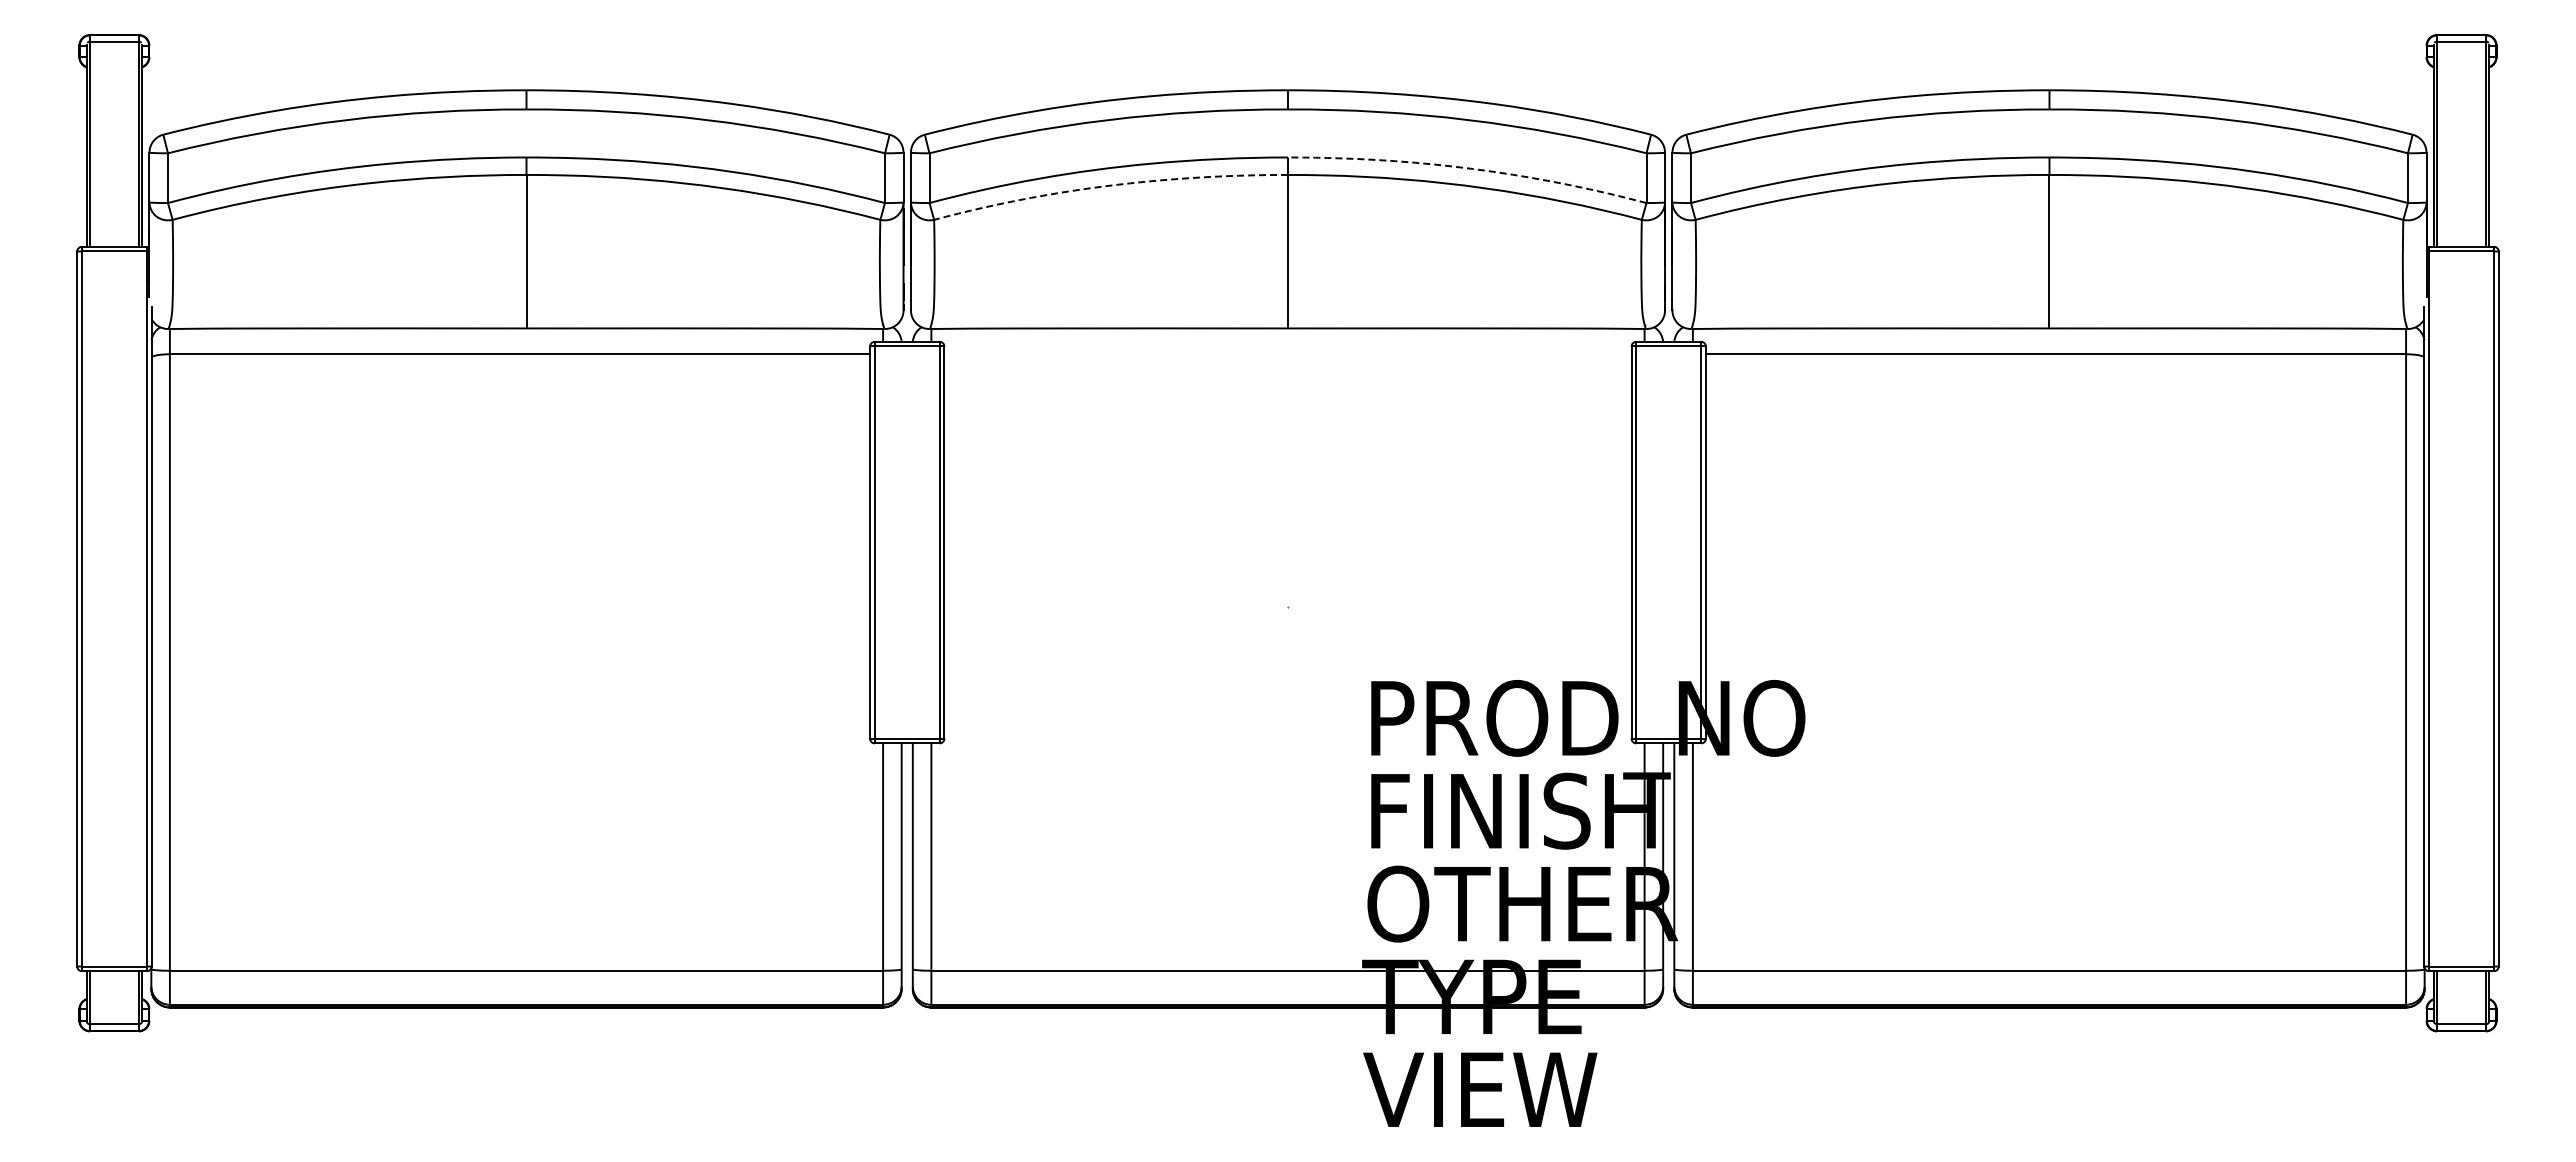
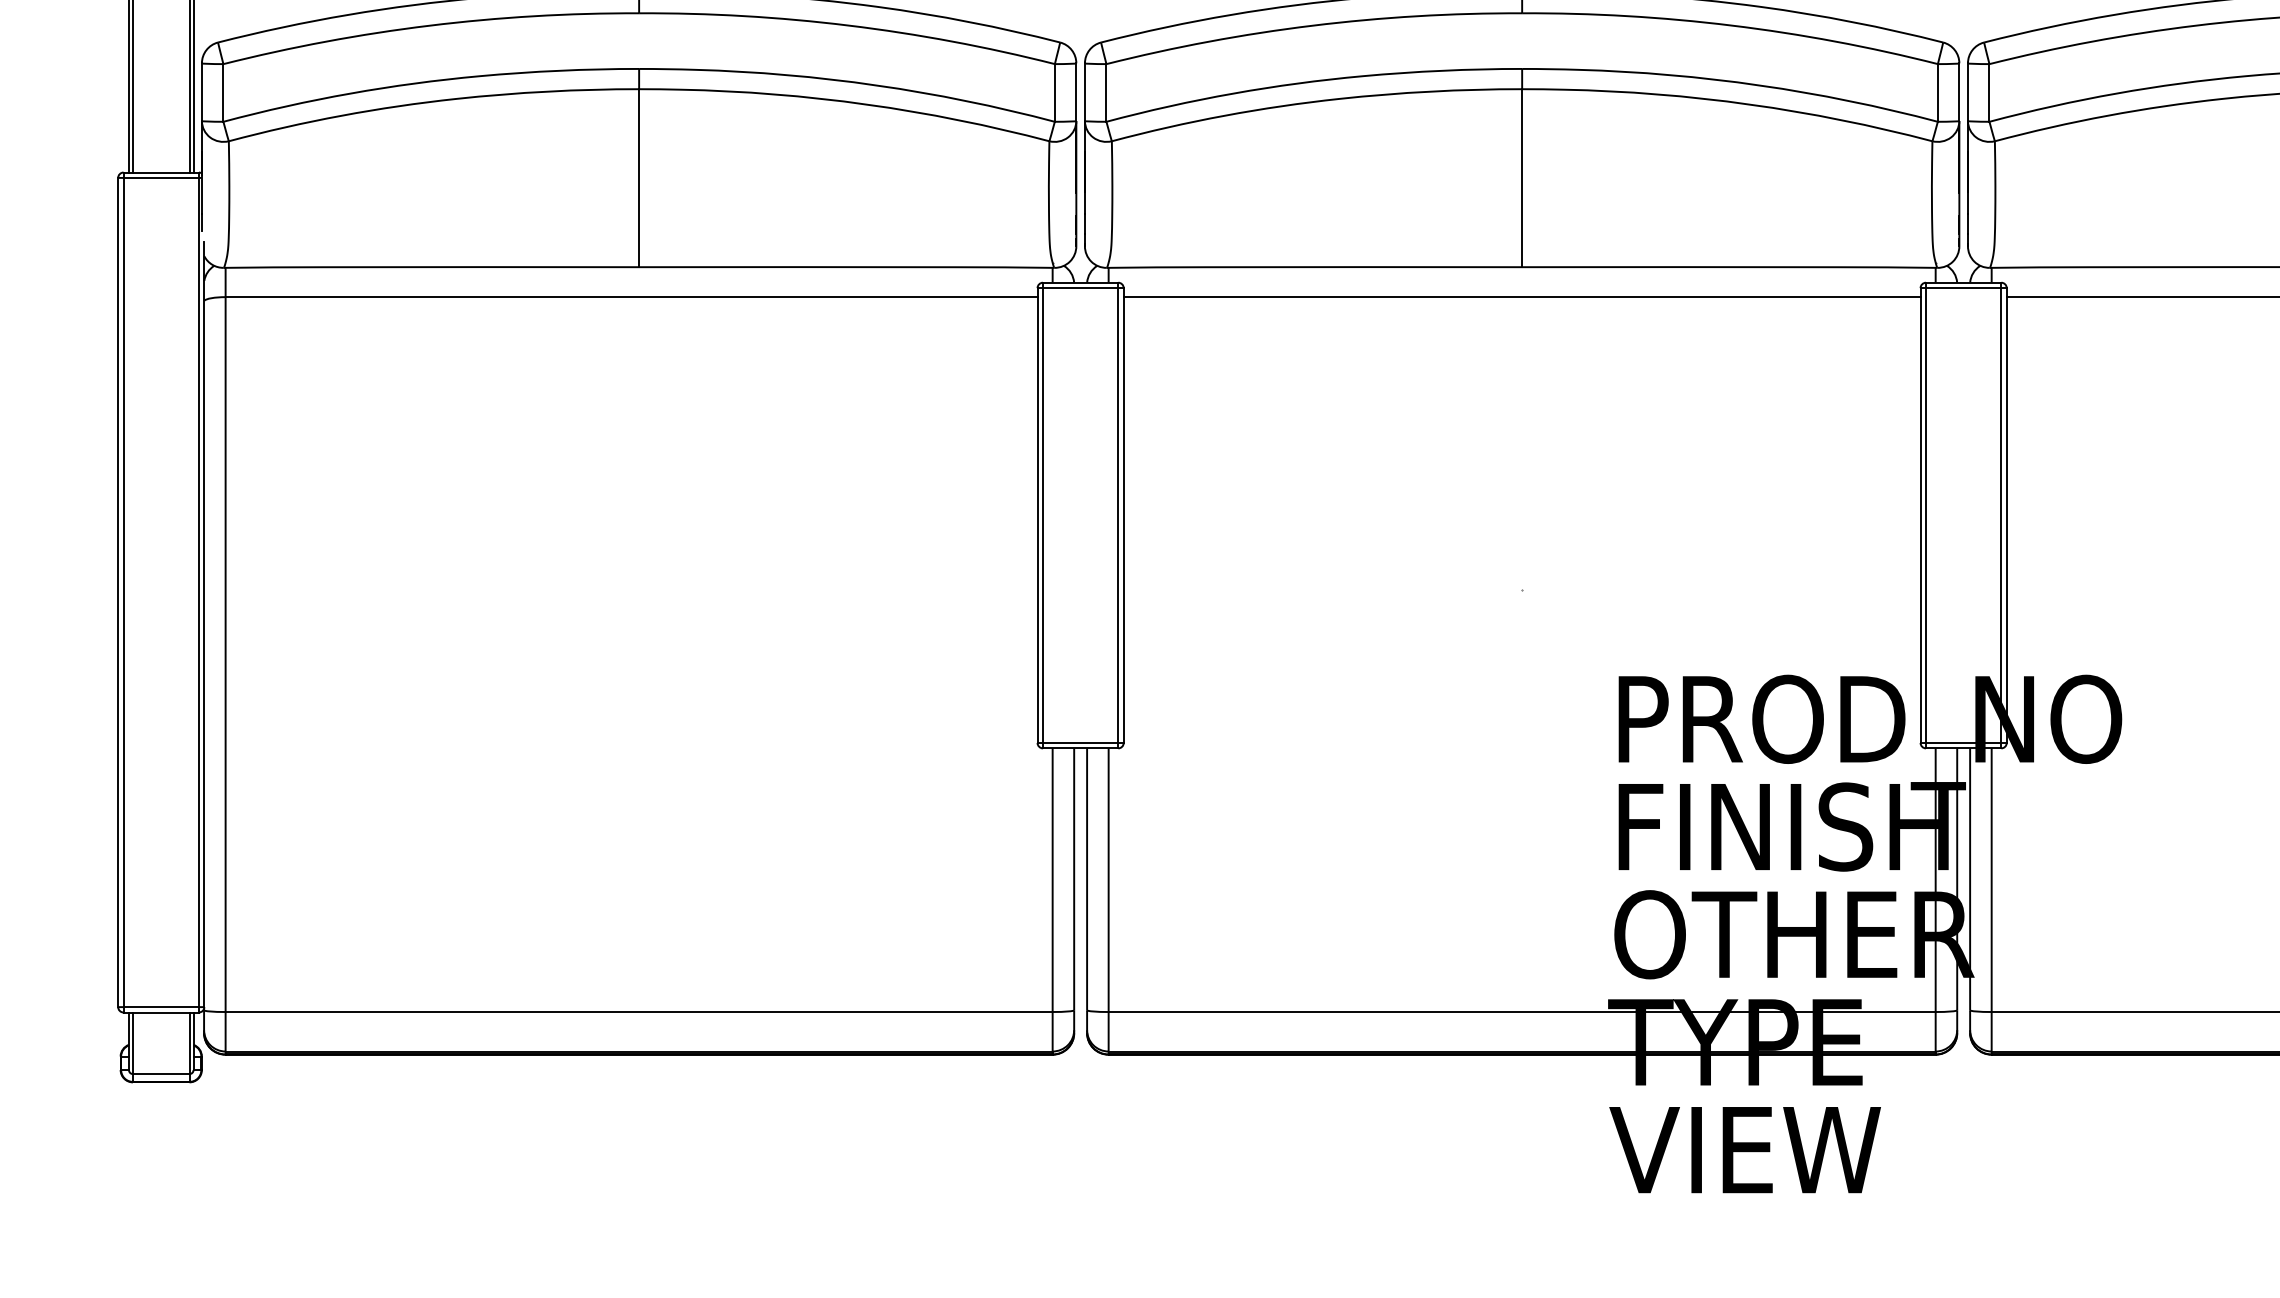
line: (1465, 168) -> (1727, 81), dashed -> solid
line: (1110, 185) -> (1316, 101), dashed -> solid
line: (1287, 354) -> (1521, 297), added

